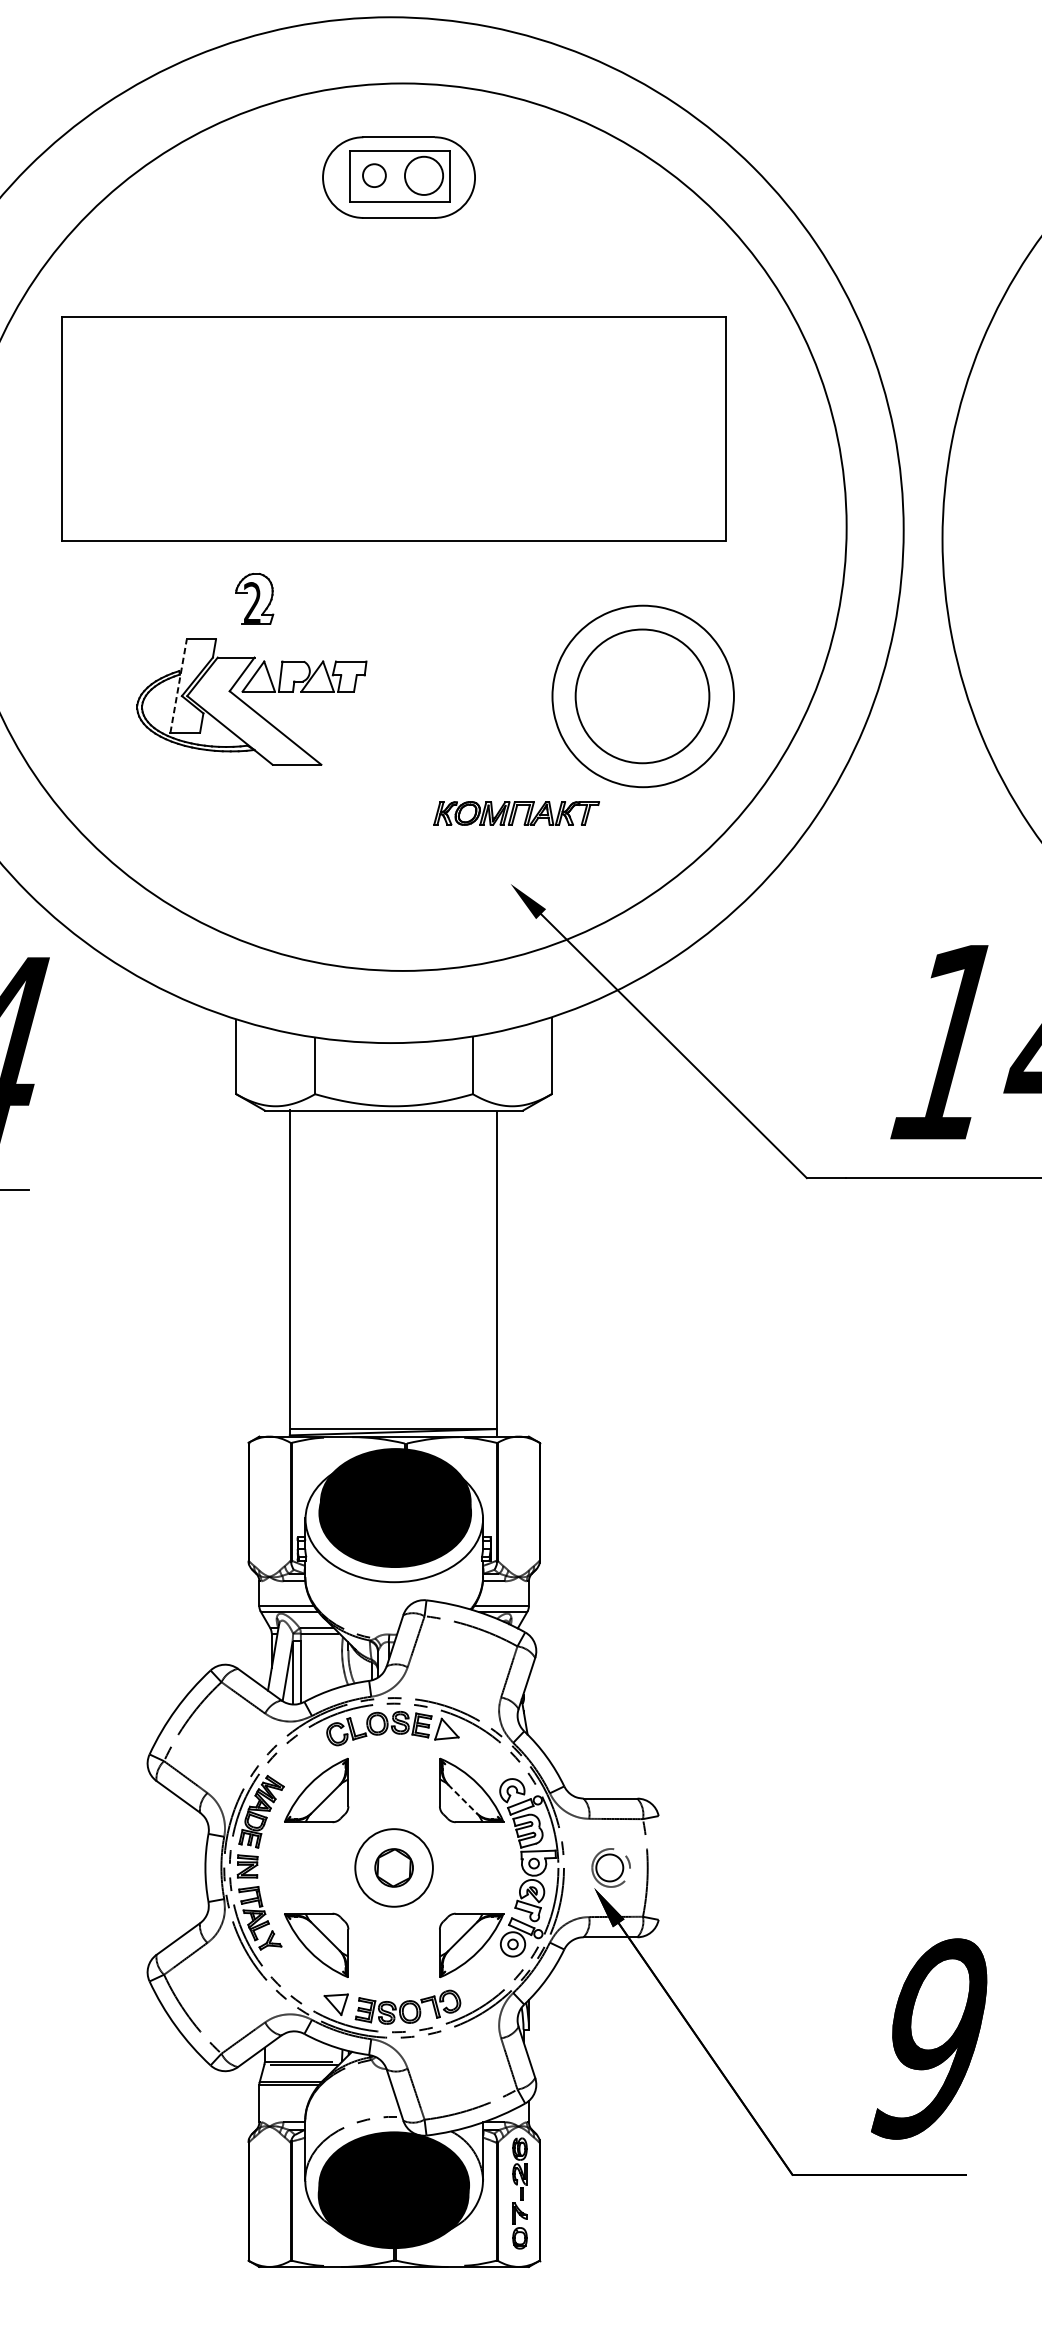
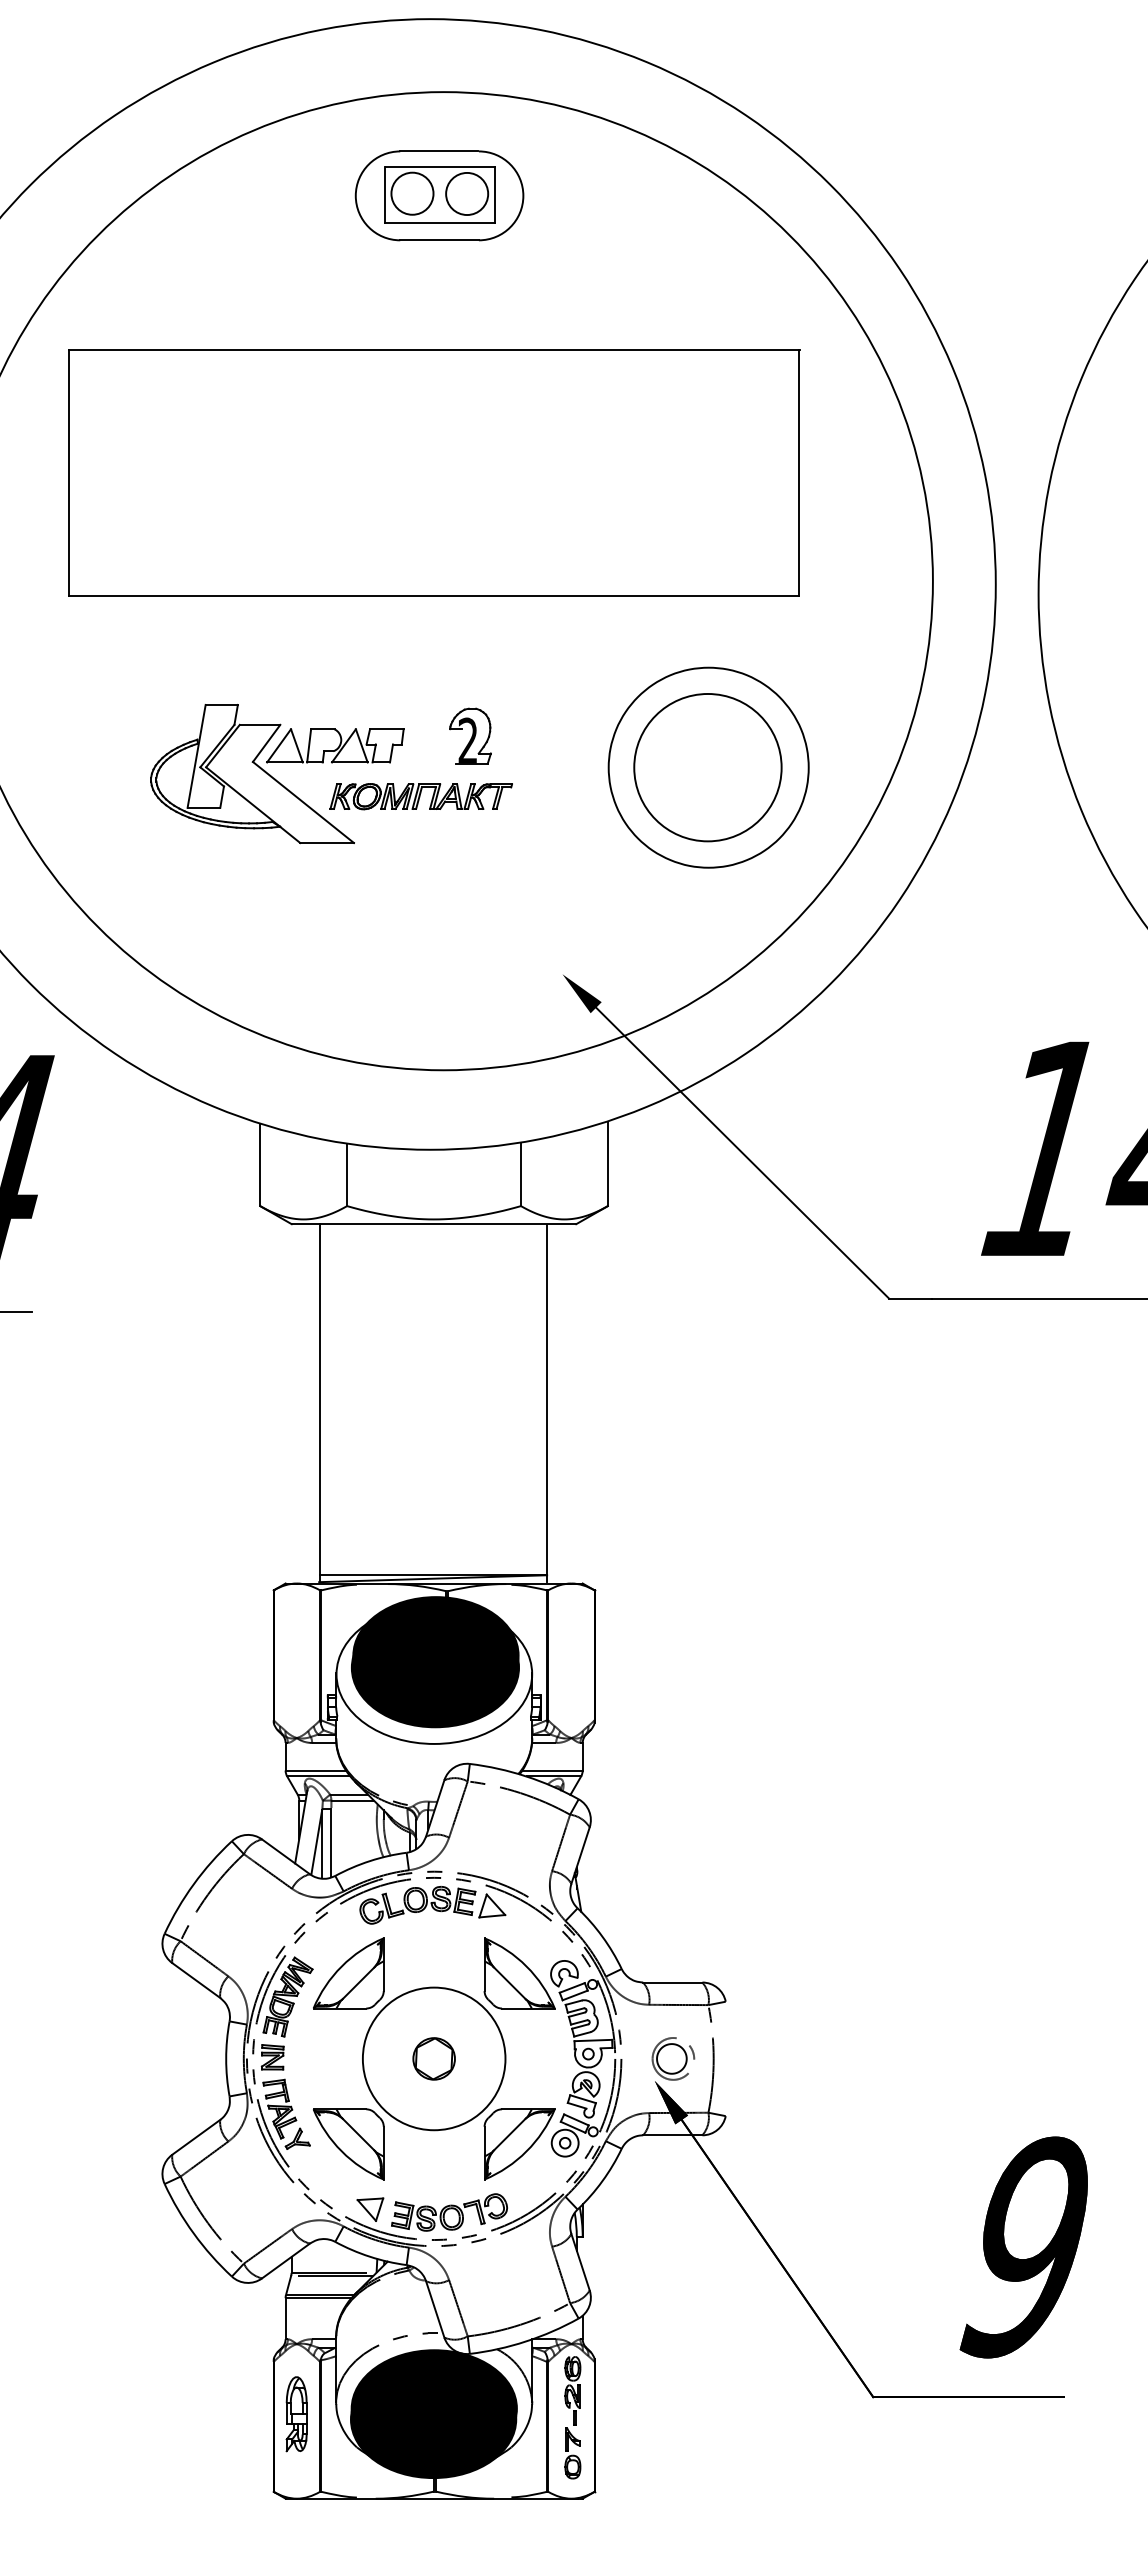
circle: (374, 175) -> (412, 193), size x1.67
part: (254, 598) -> (470, 735), moved
line: (178, 685) -> (196, 755), dashed -> solid
part: (516, 813) -> (420, 796), moved
line: (463, 1799) -> (510, 1983), dashed -> solid
circle: (393, 1867) -> (433, 2058), size x1.67
part: (269, 2190) -> (296, 2414), added

